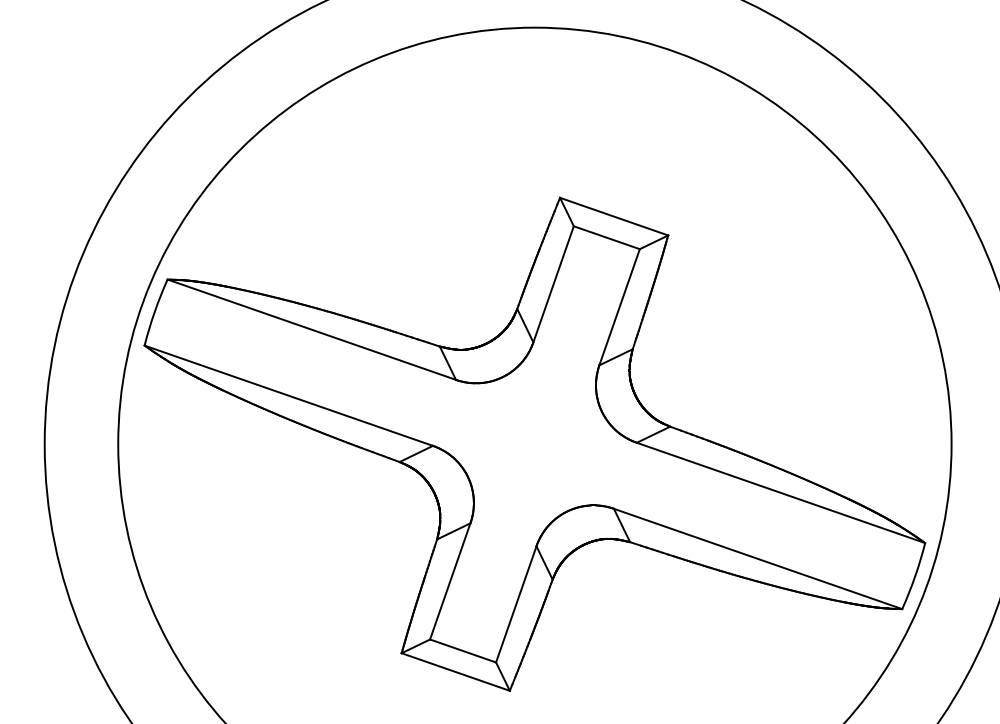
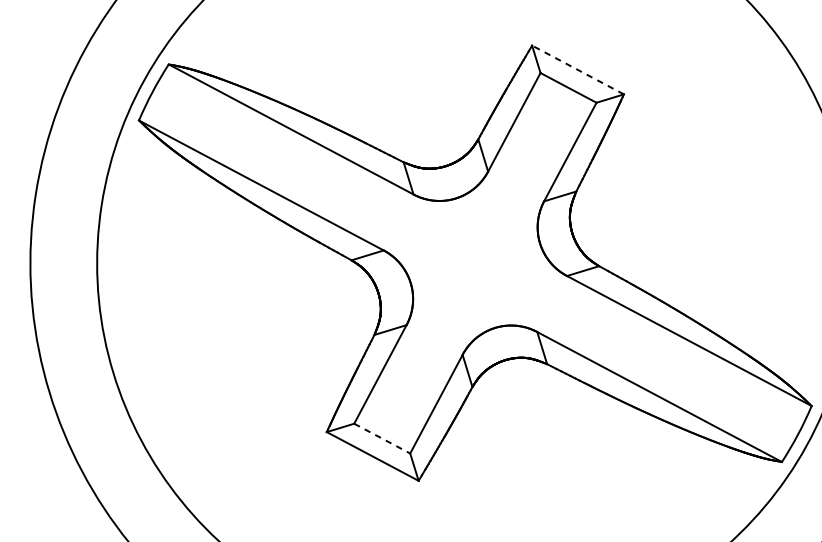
line: (613, 216) -> (577, 69), solid -> dashed
line: (463, 650) -> (382, 438), solid -> dashed

